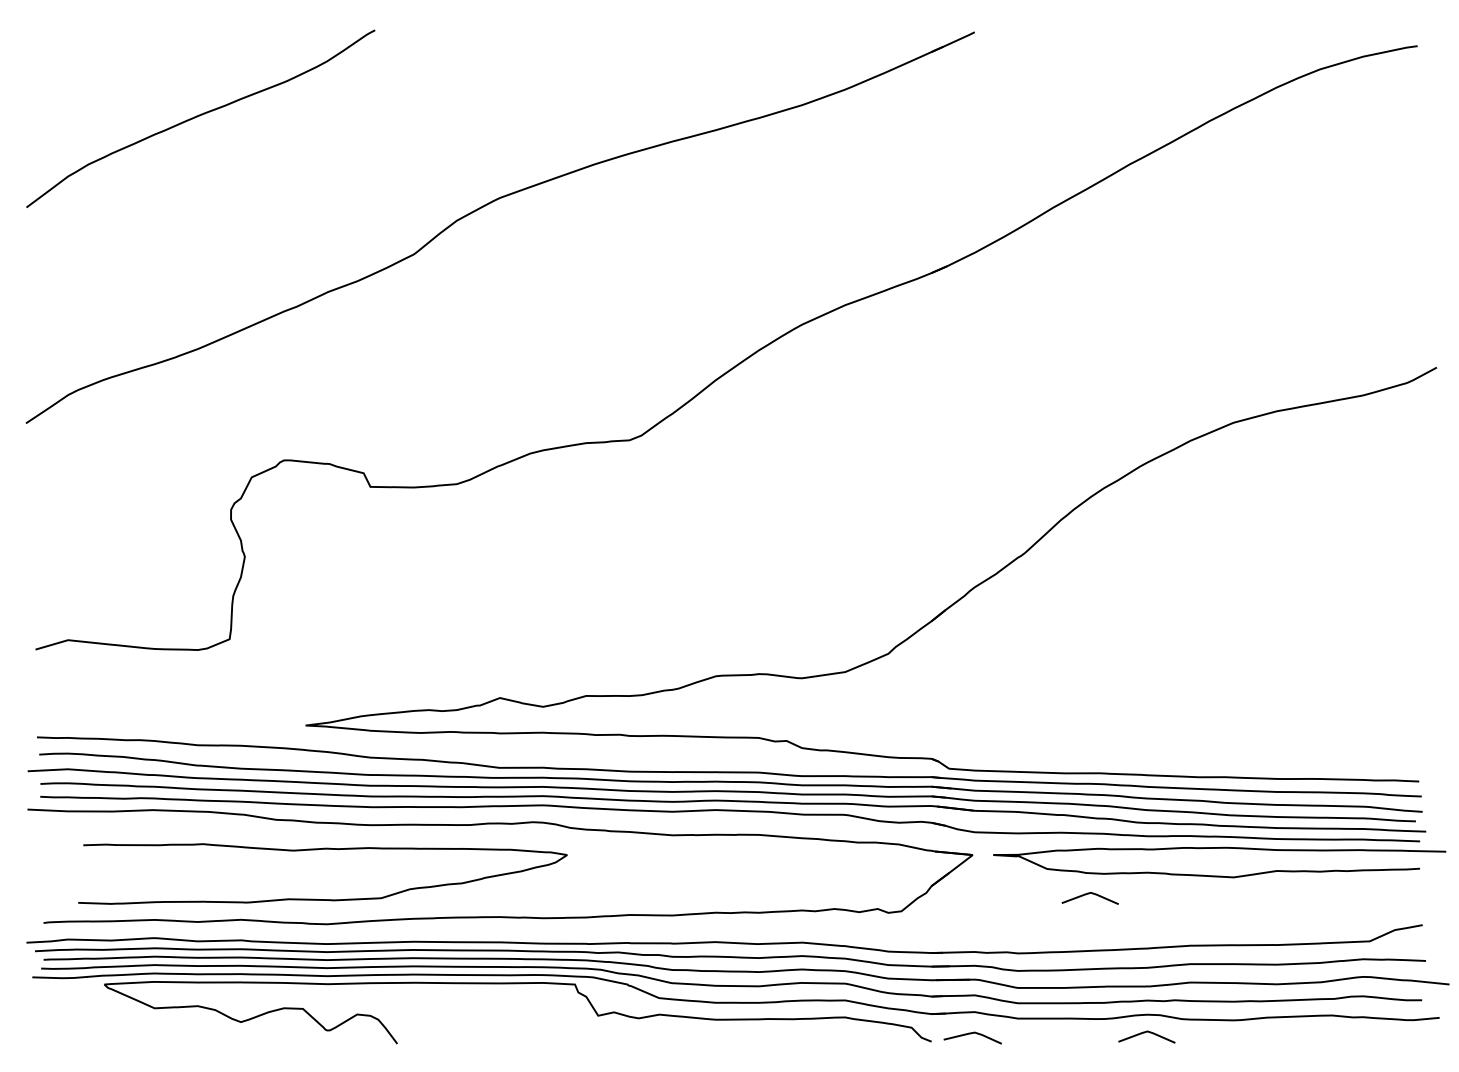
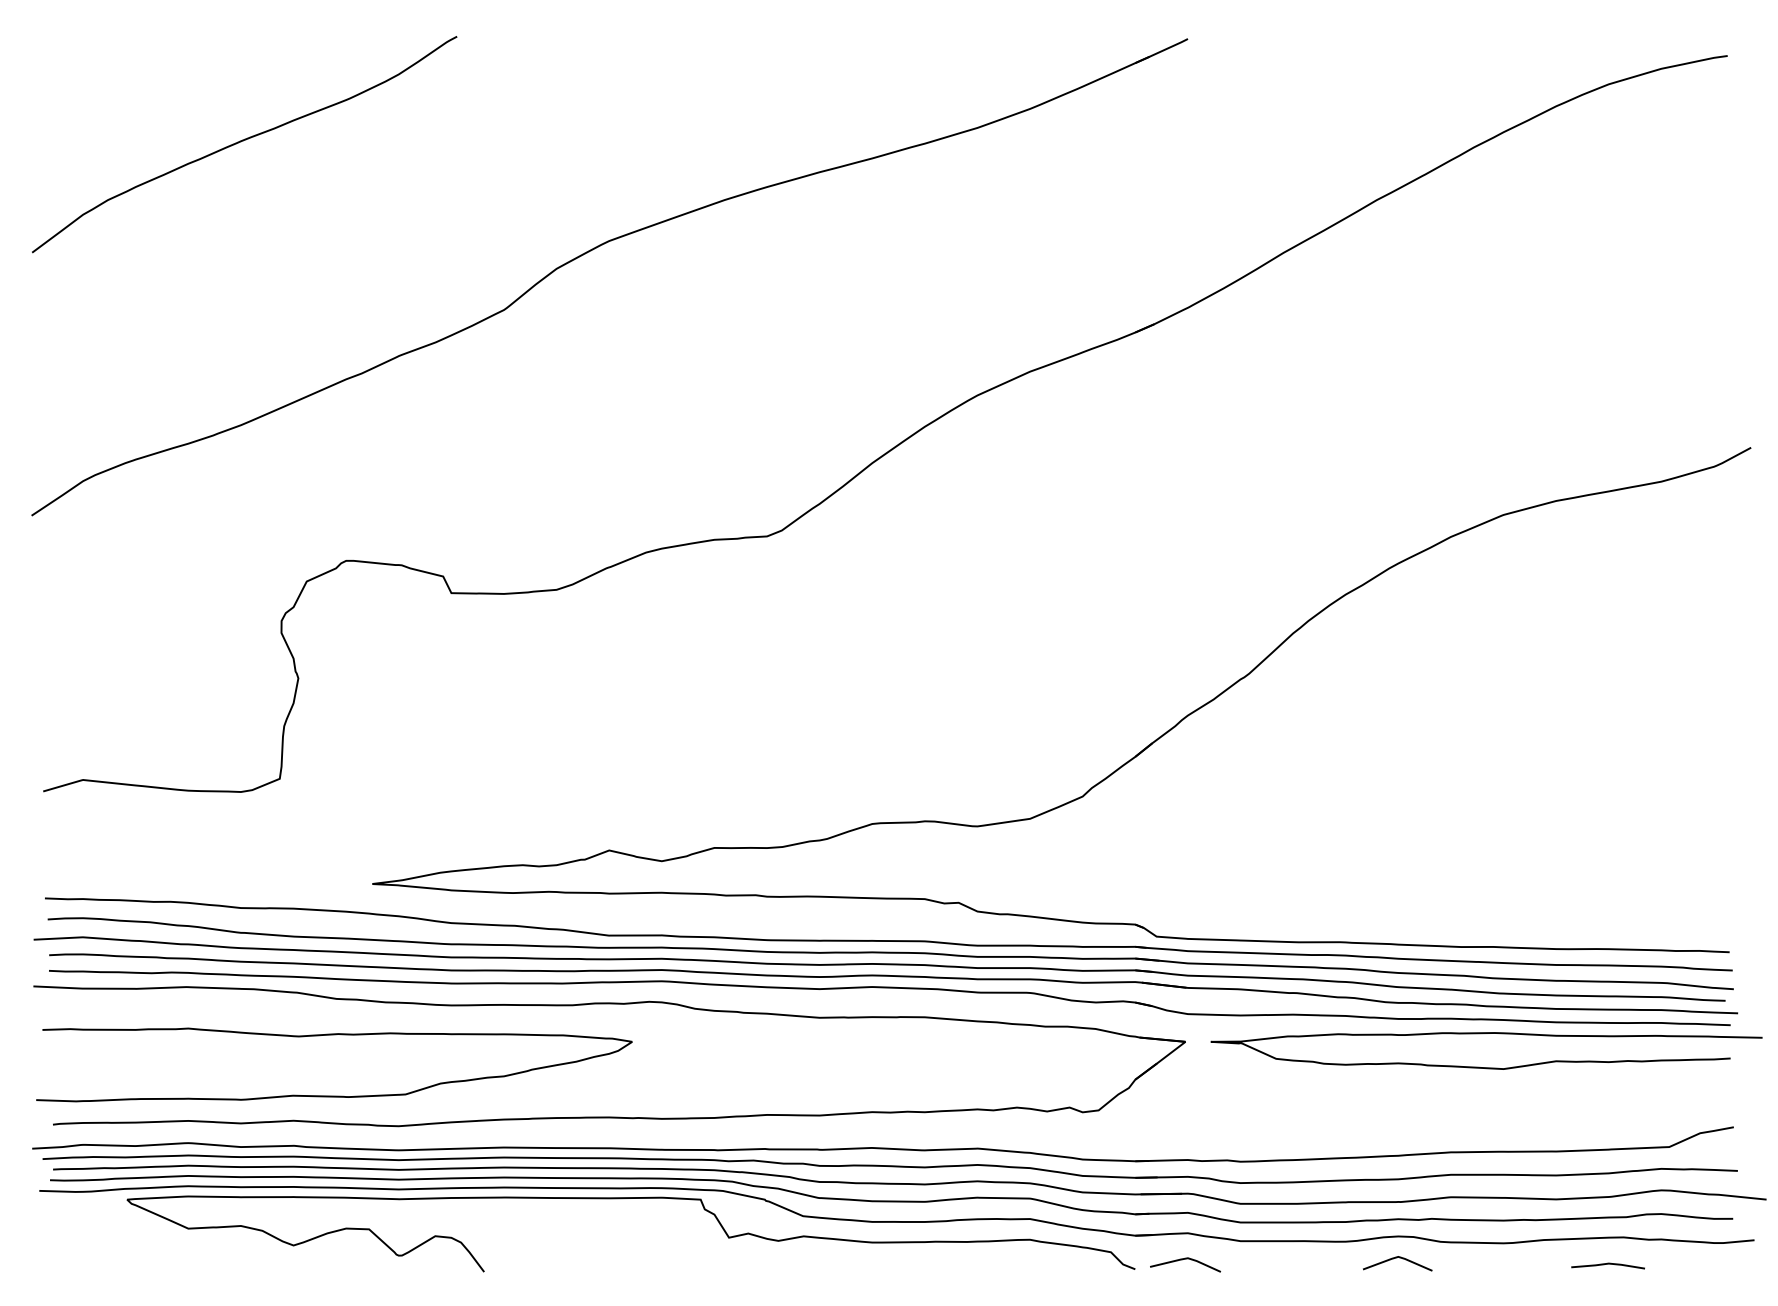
curve: (322, 849) -> (334, 1035), moved
line: (1090, 894) -> (1328, 1089), removed
line: (1319, 1037) -> (1607, 1264), added

